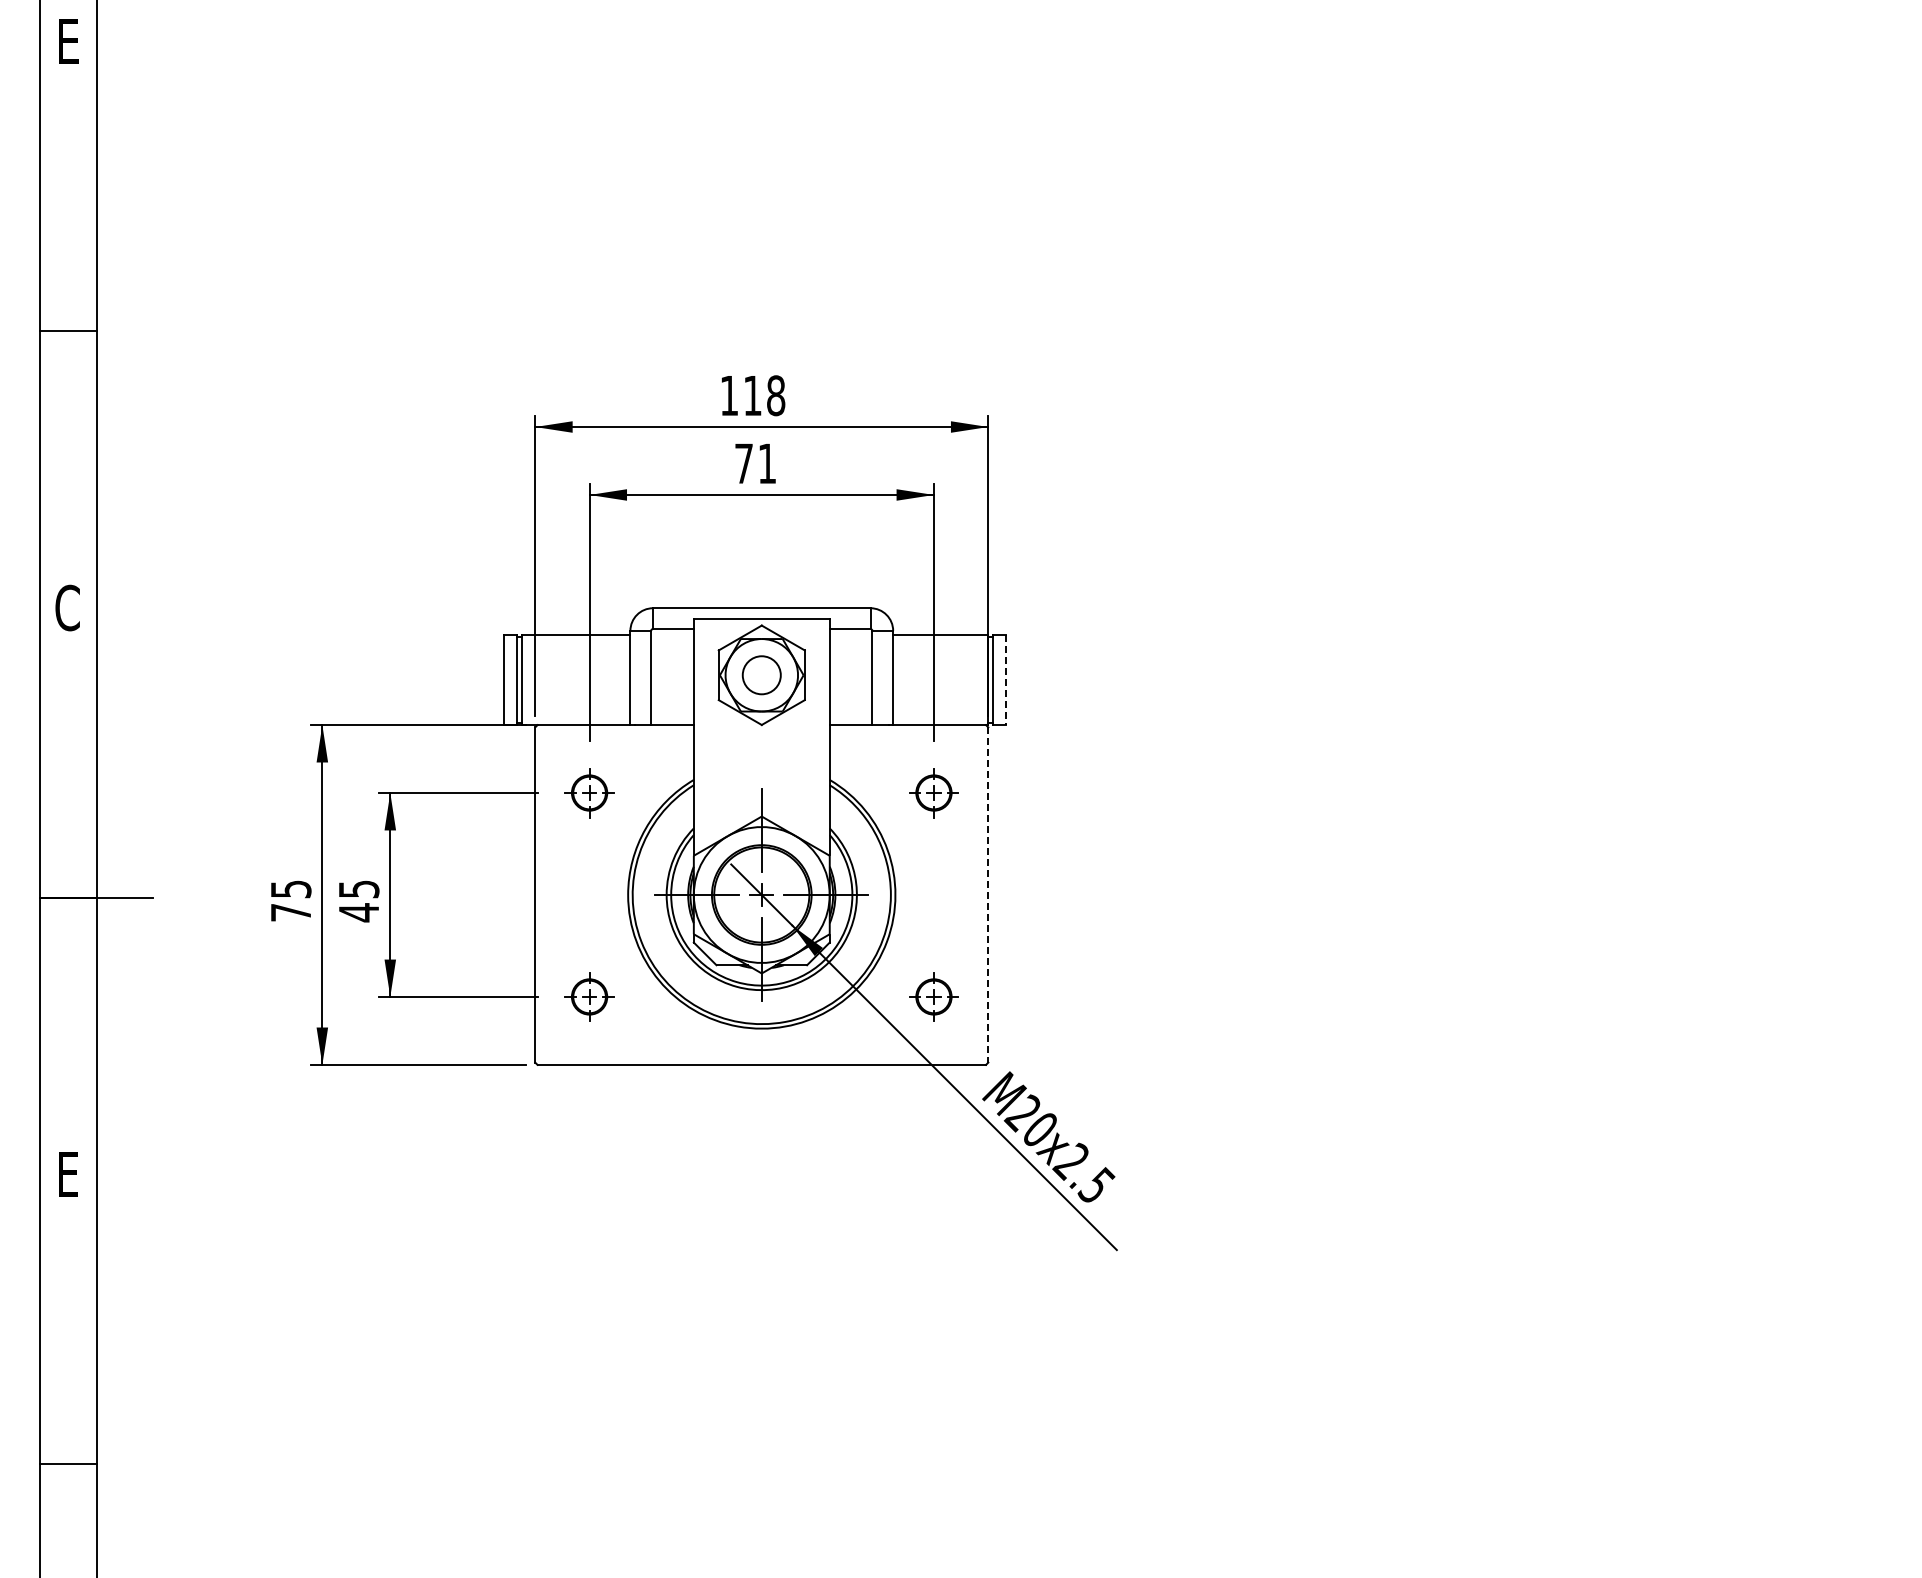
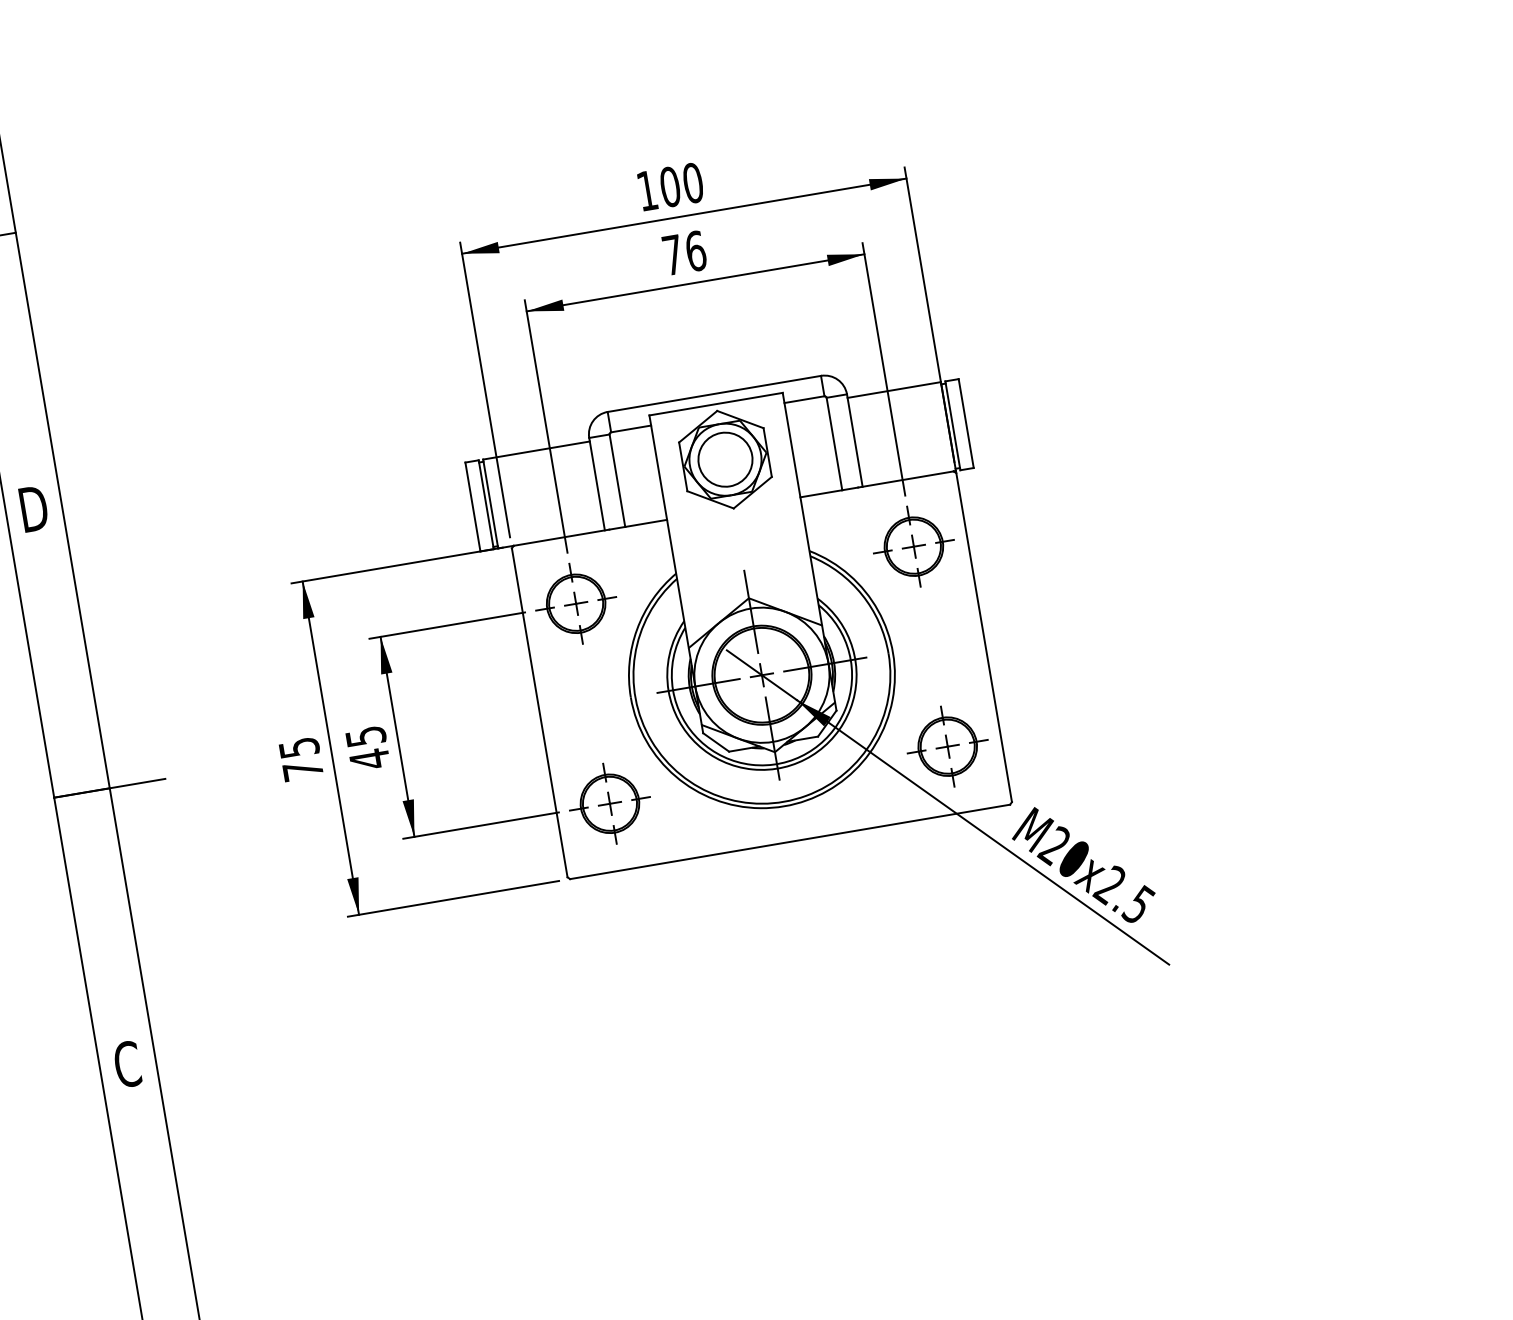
text: (764, 395) -> (681, 184), 118 -> 100
text: (767, 463) -> (695, 251), 71 -> 76
text: (68, 607) -> (34, 508), C -> D
circle: (761, 675) -> (725, 459), size x1.43
line: (1006, 680) -> (966, 424), dashed -> solid
part: (589, 792) -> (575, 603), size x1.67
part: (933, 792) -> (913, 546), size x1.67
line: (988, 895) -> (984, 638), dashed -> solid
part: (589, 996) -> (609, 803), size x1.67
part: (933, 996) -> (947, 746), size x1.67
text: (67, 1174) -> (127, 1064), E -> C

